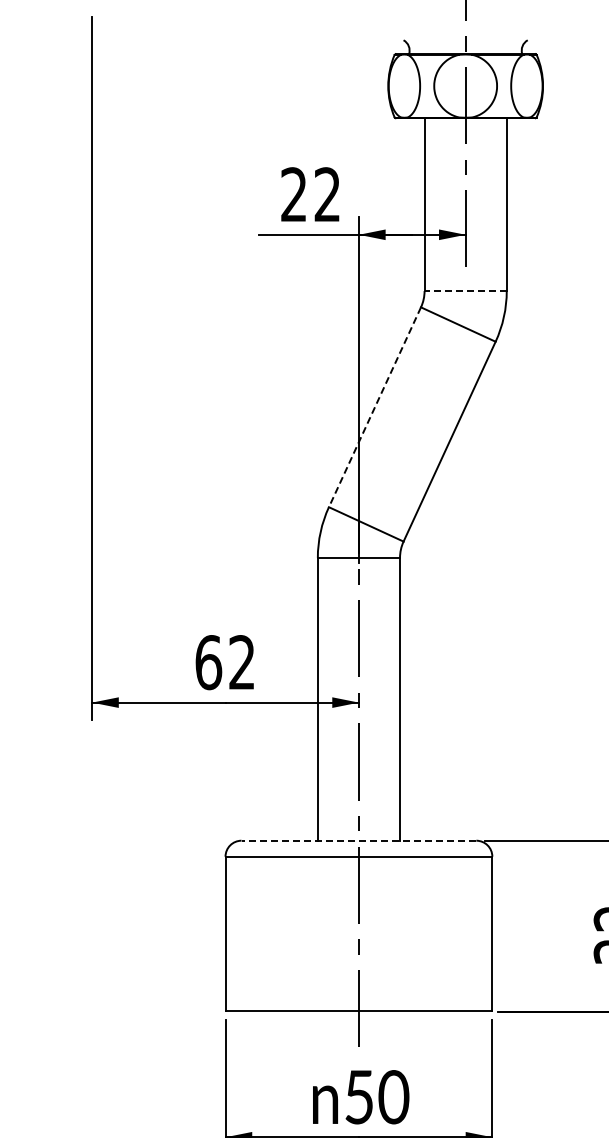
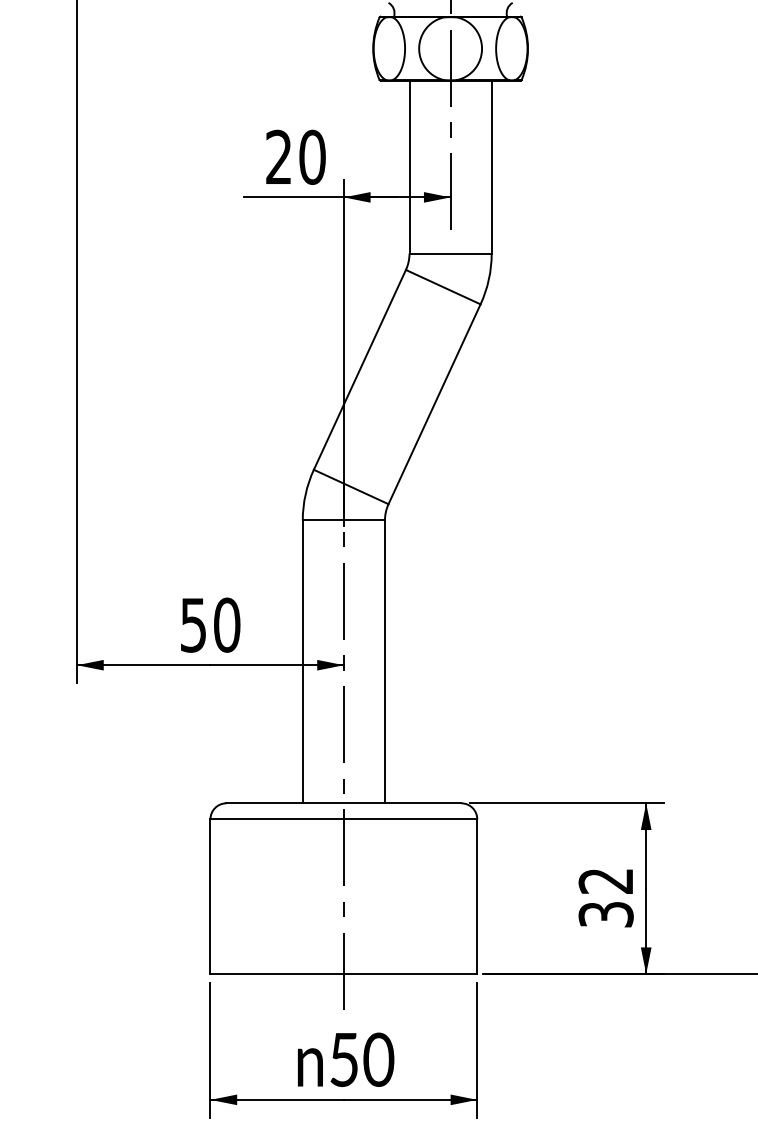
text: (327, 193) -> (312, 156), 22 -> 20
line: (465, 290) -> (450, 253), dashed -> solid
line: (374, 407) -> (359, 370), dashed -> solid
text: (225, 661) -> (210, 624), 62 -> 50
line: (358, 840) -> (343, 803), dashed -> solid

